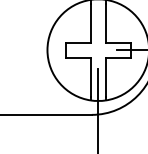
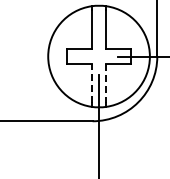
line: (90, 77) -> (91, 83), solid -> dashed
line: (105, 77) -> (106, 83), solid -> dashed

